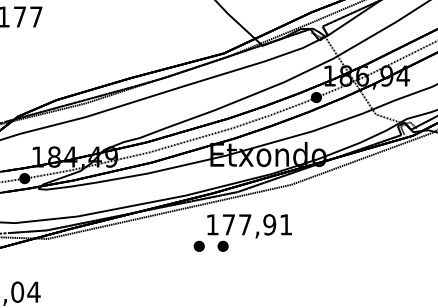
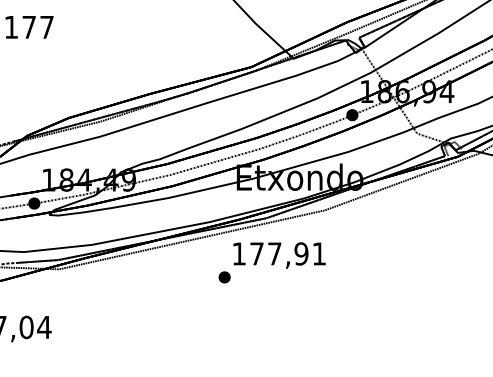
part: (222, 246) -> (250, 277), removed

